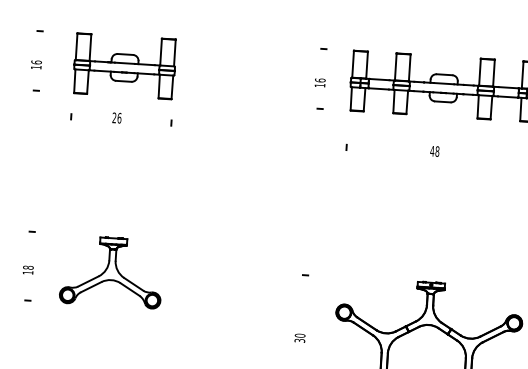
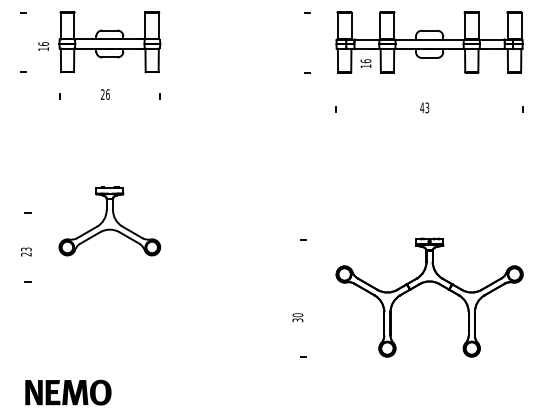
text: (36, 64) -> (43, 46), moved
text: (319, 82) -> (365, 63), moved
text: (437, 151) -> (427, 107), 48 -> 43
text: (28, 269) -> (26, 251), 18 -> 23
part: (111, 271) -> (109, 221), moved
text: (299, 337) -> (297, 317), moved

